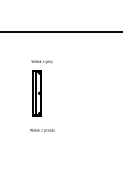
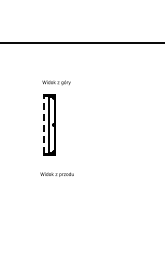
line: (33, 93) -> (44, 124), solid -> dashed

